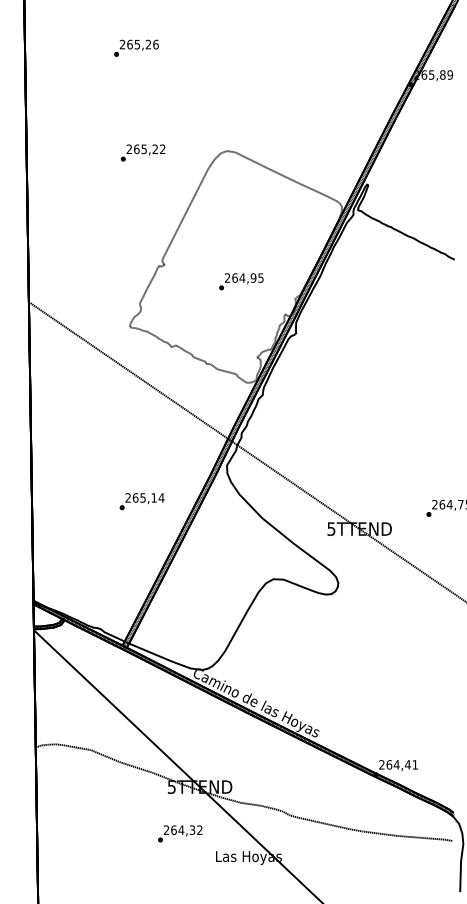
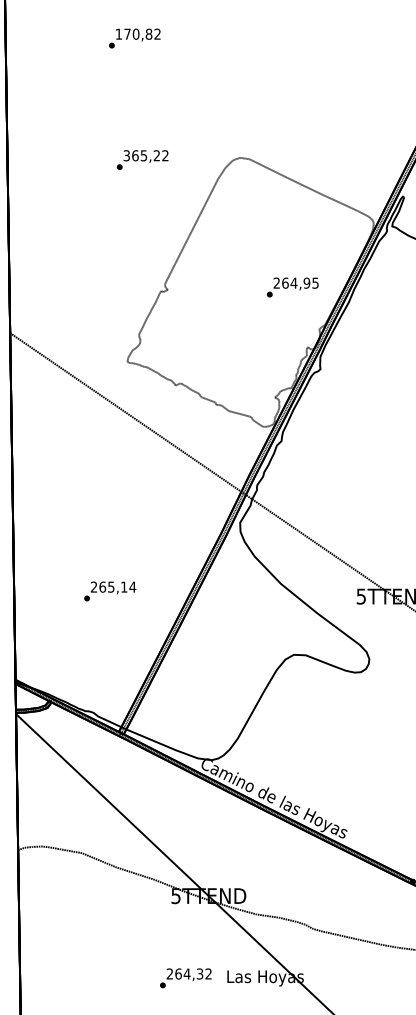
text: (138, 44) -> (137, 34), 265,26 -> 170,82
text: (129, 149) -> (126, 155), 265,22 -> 365,22
text: (241, 281) -> (292, 287), moved
text: (141, 501) -> (109, 591), moved
text: (180, 833) -> (186, 977), moved

